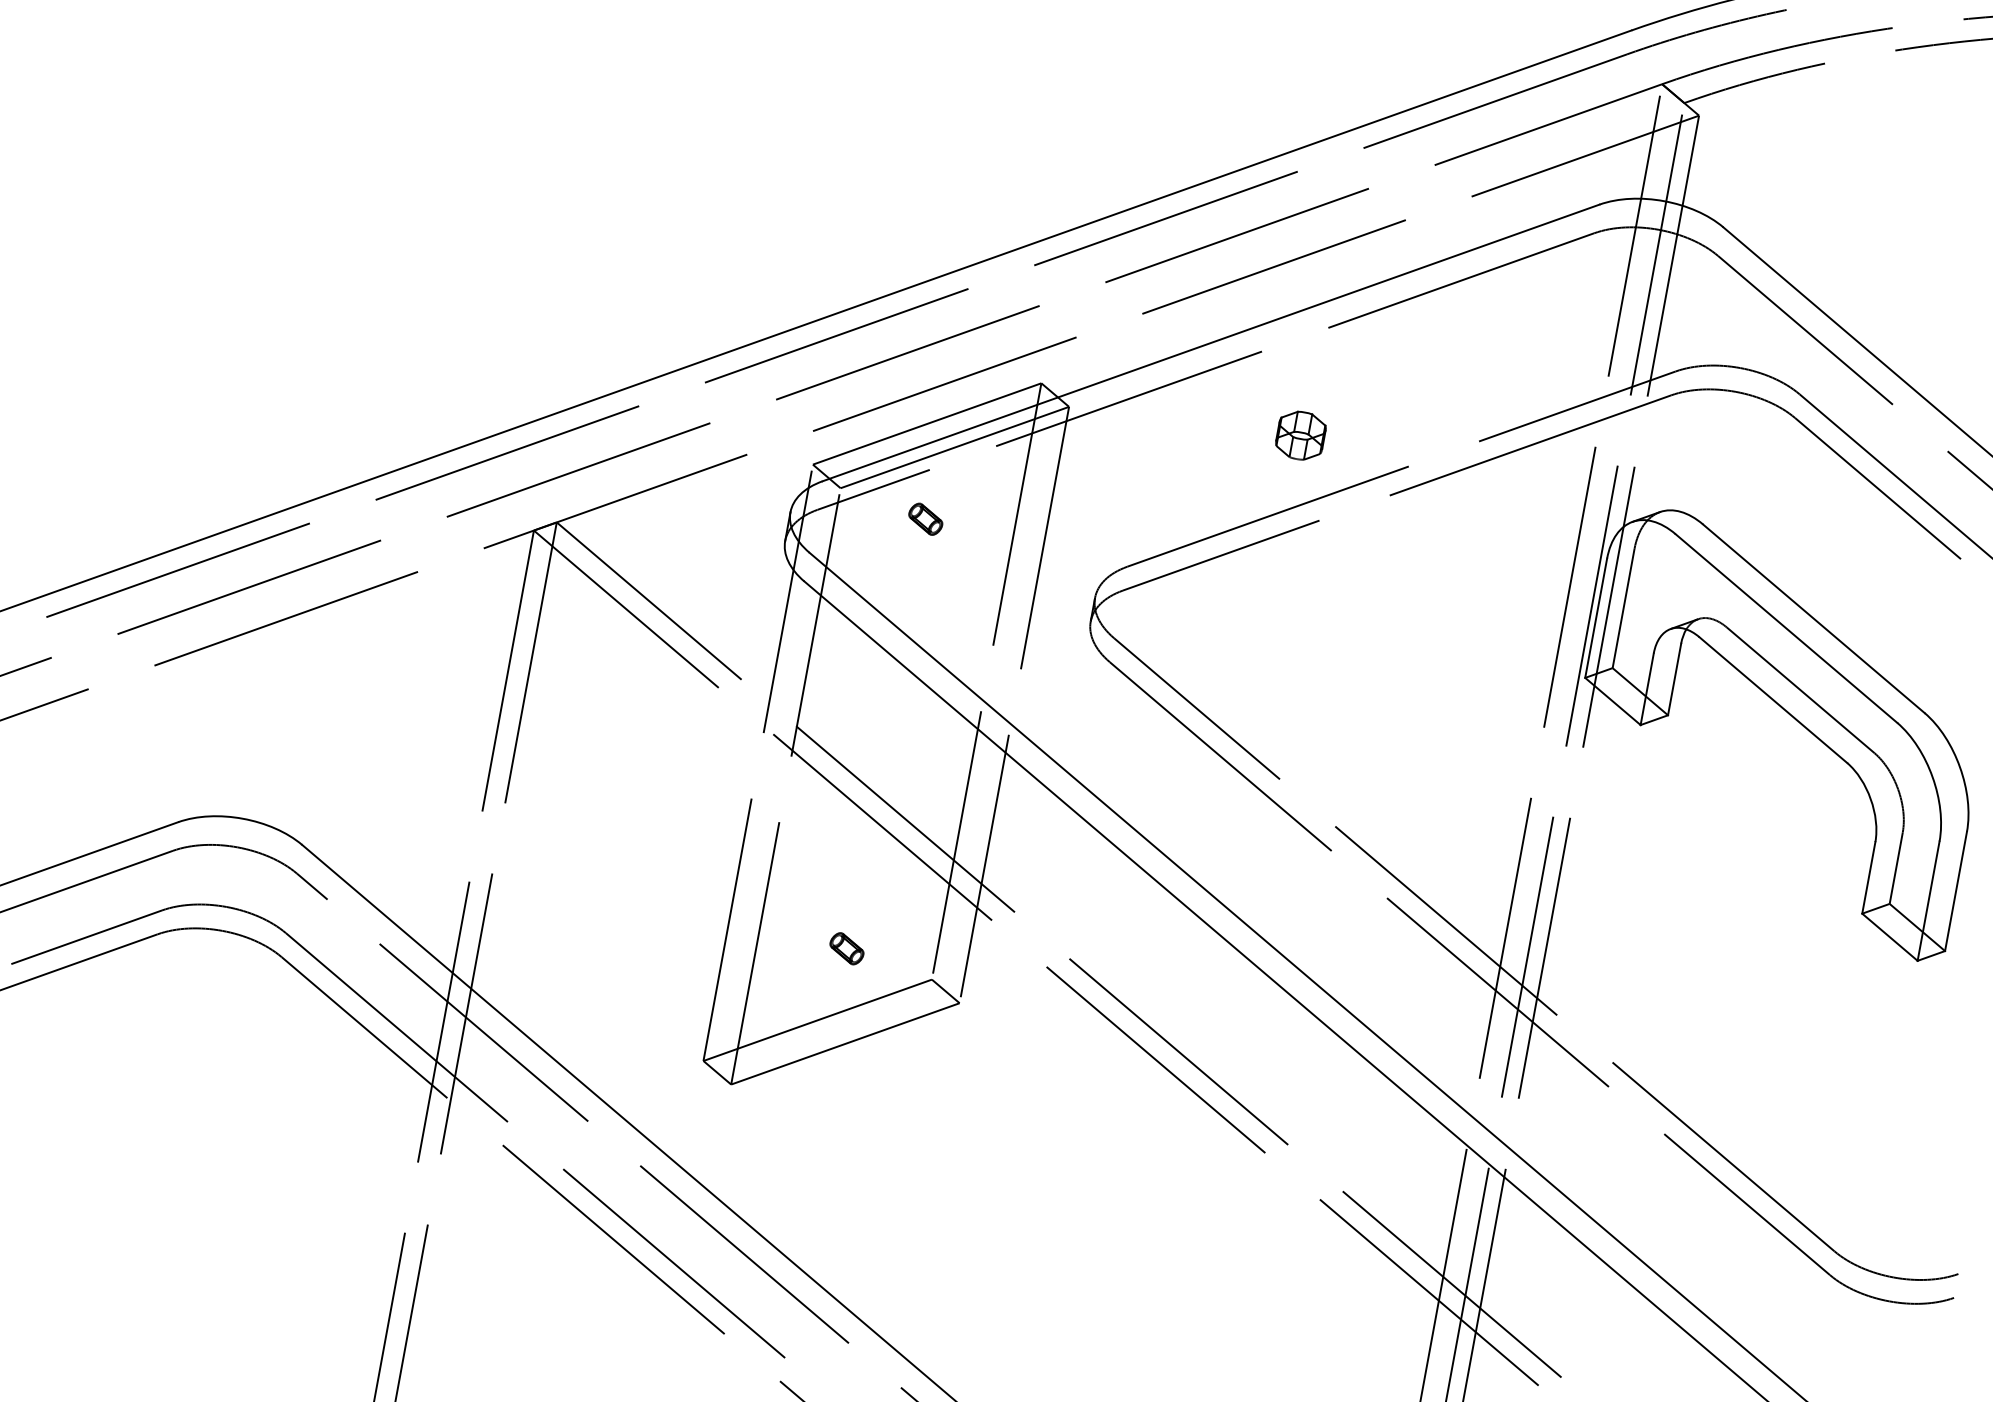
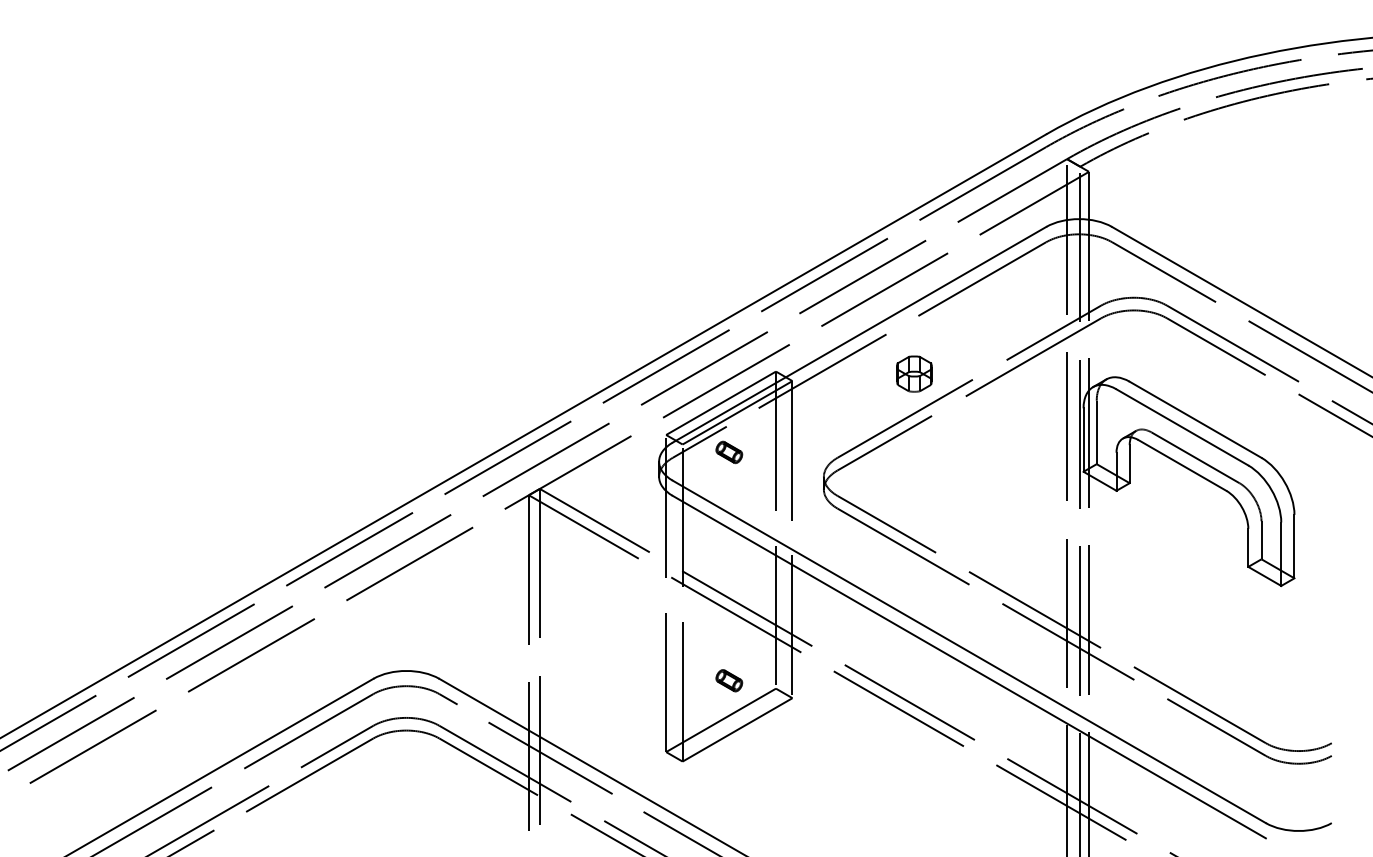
part: (1301, 434) -> (914, 373), size x1.43
part: (925, 519) -> (729, 452), size x1.43
part: (847, 948) -> (729, 680), size x1.43

